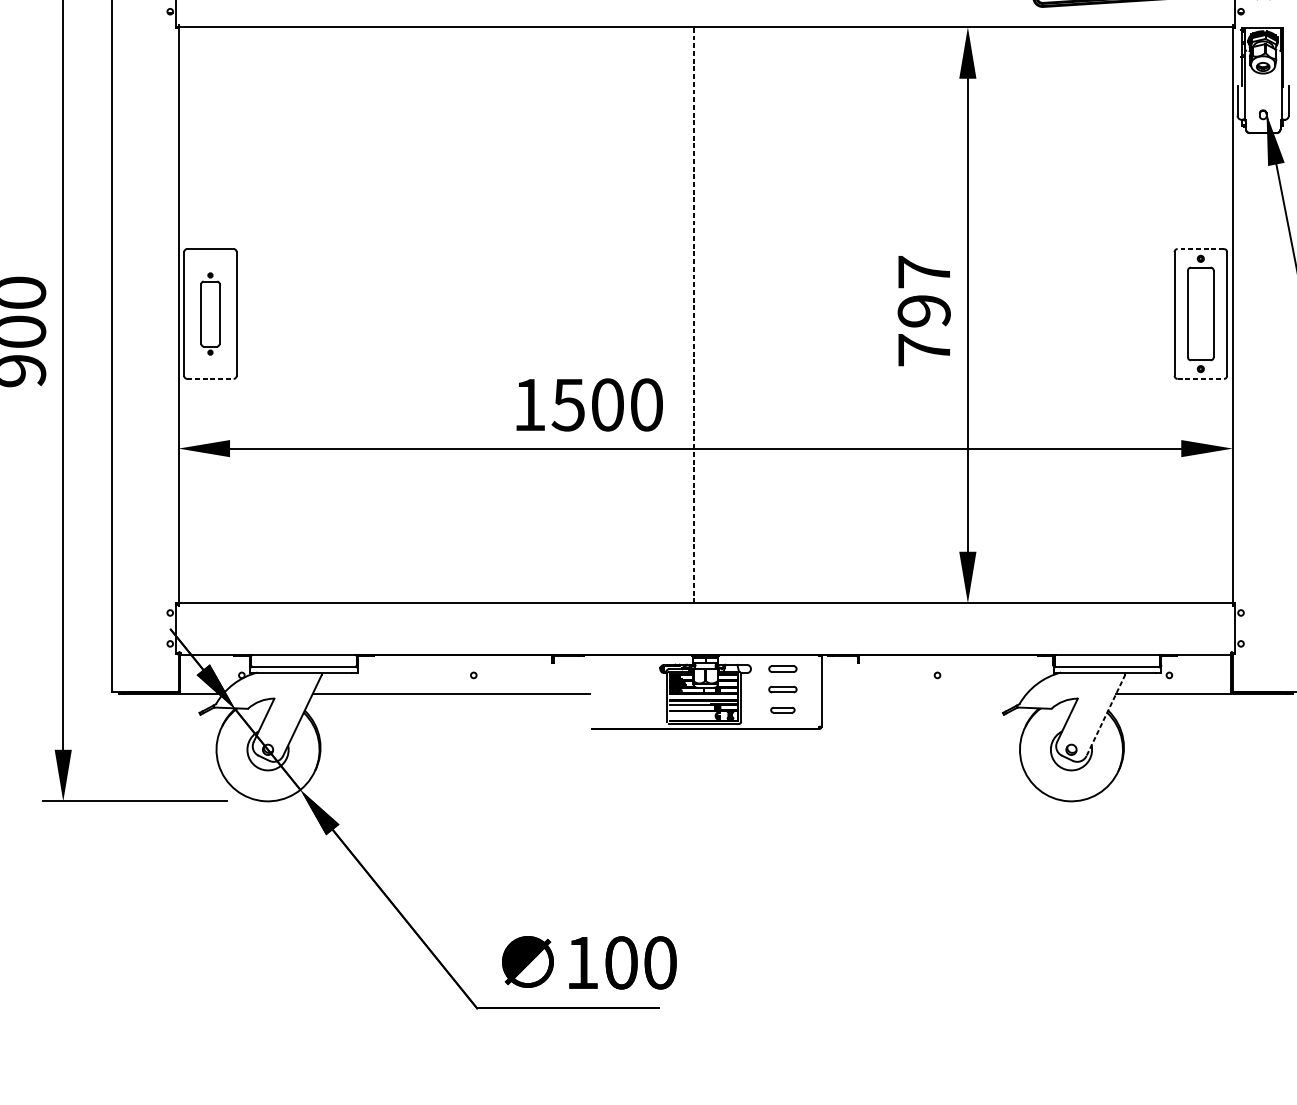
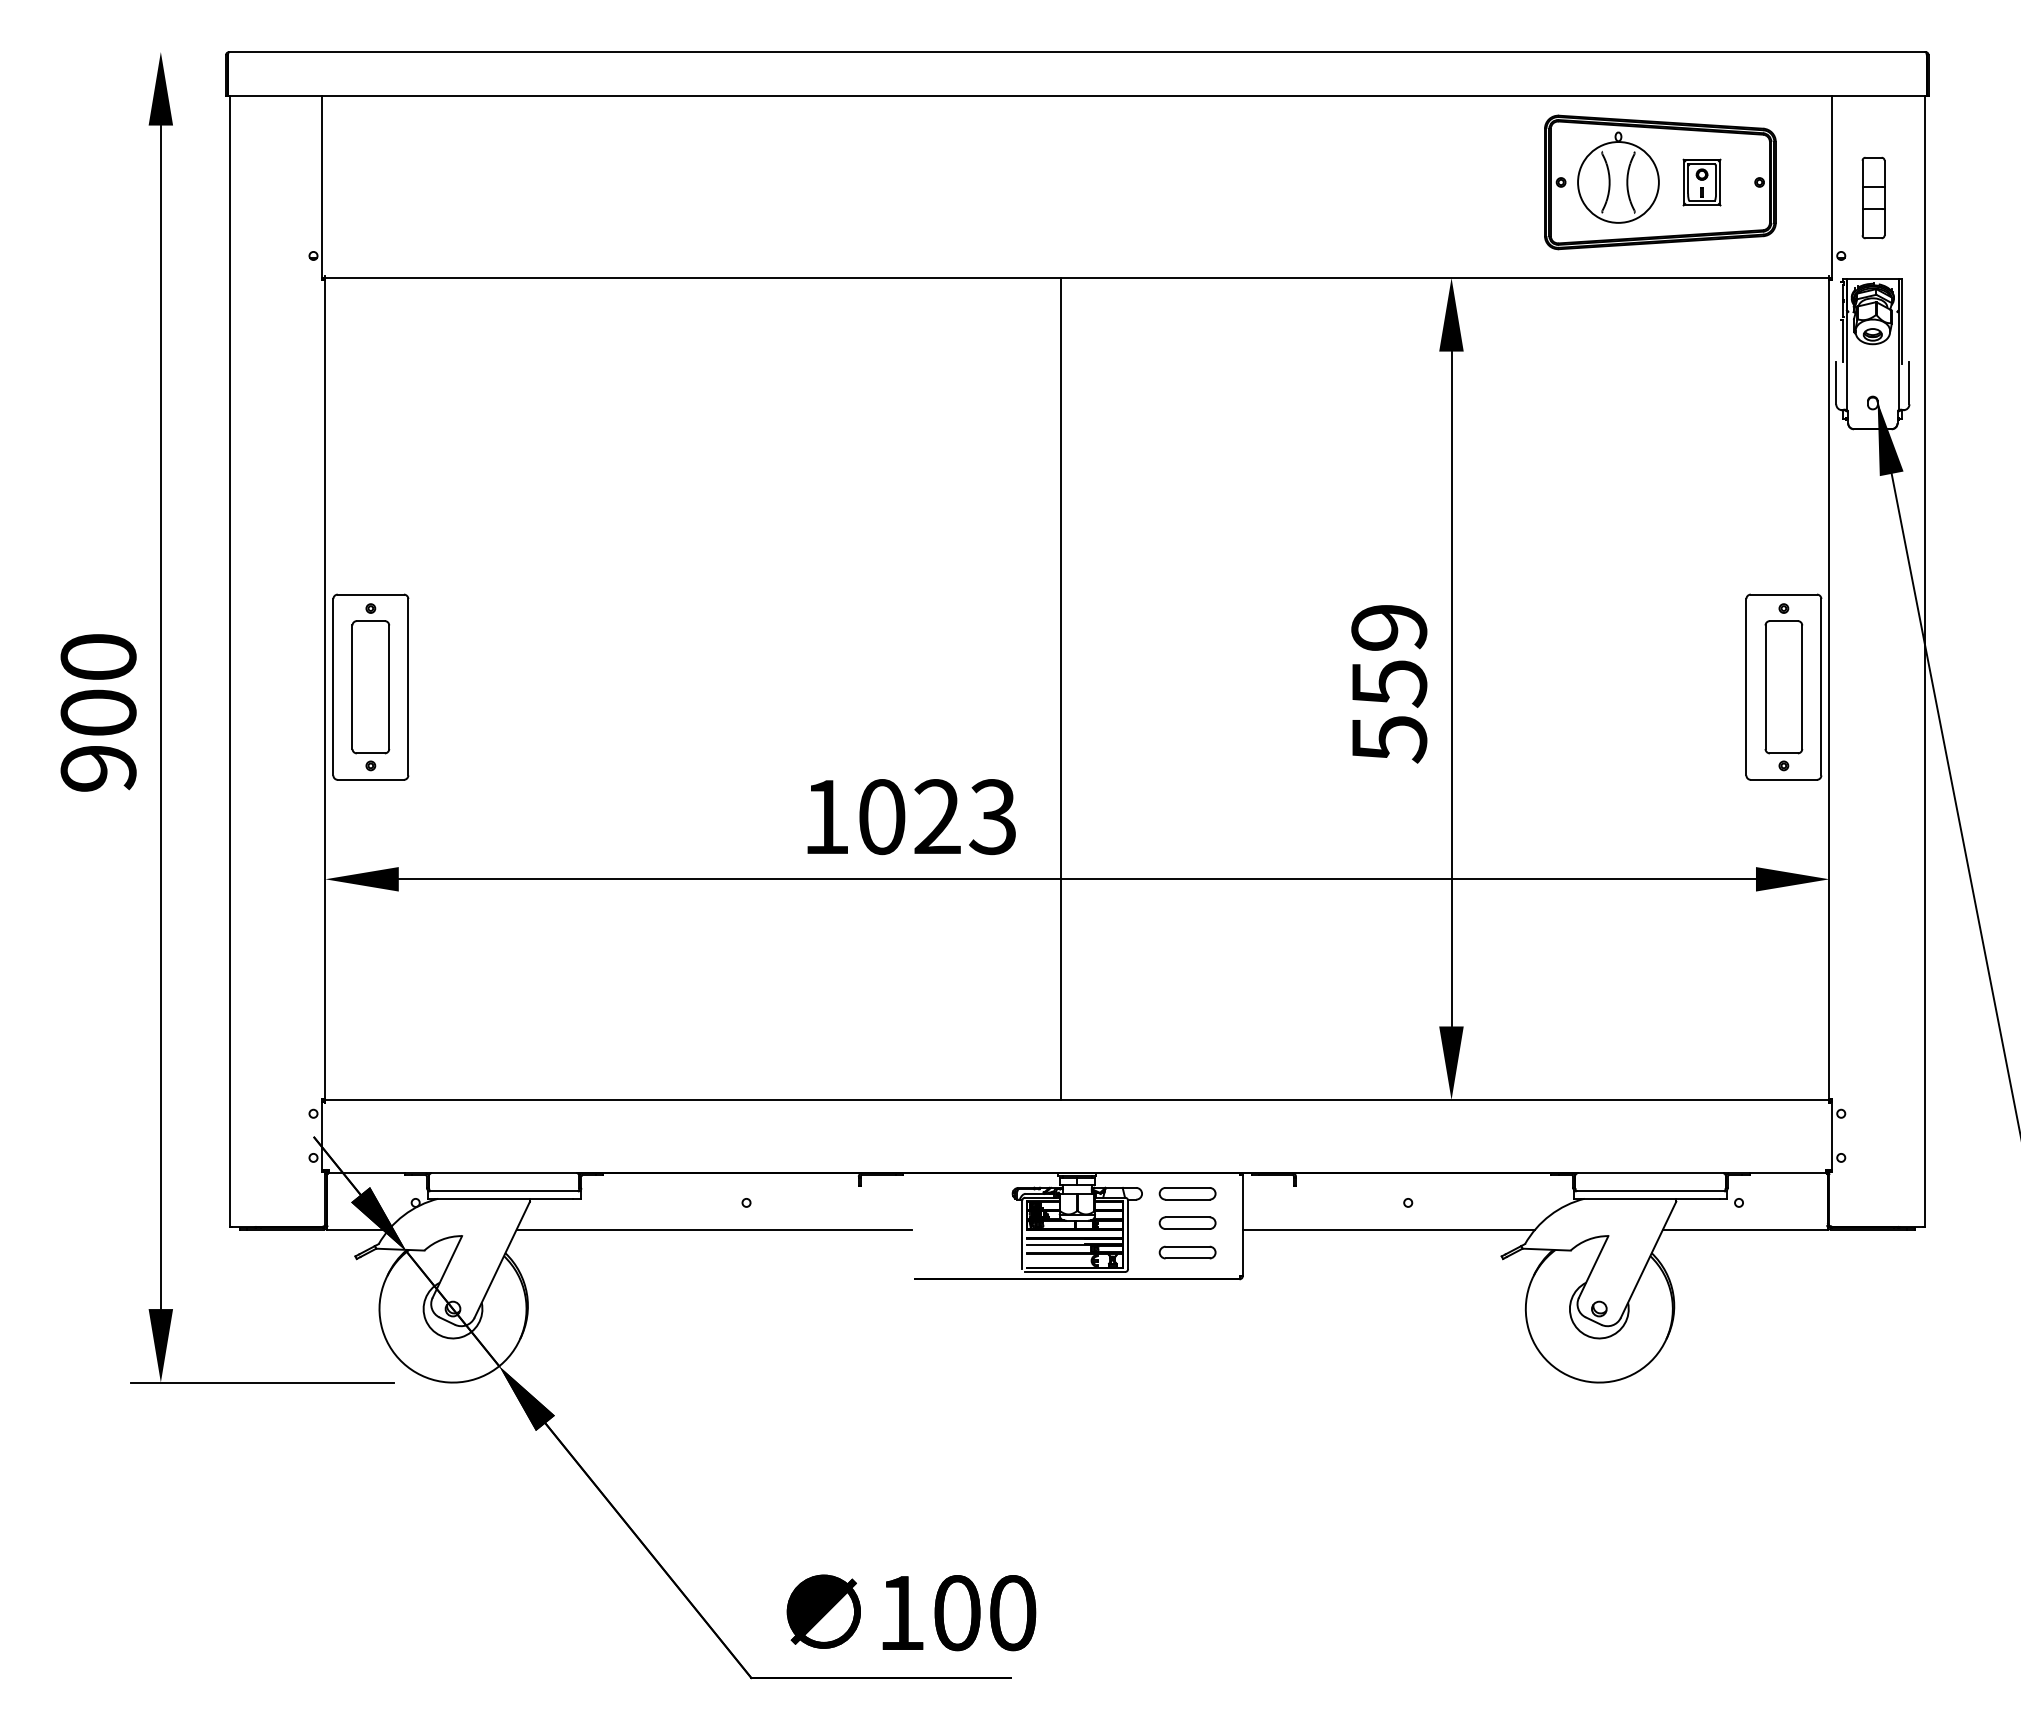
line: (1200, 248) -> (1783, 594), dashed -> solid
text: (924, 311) -> (1389, 683), 797 -> 559
part: (210, 314) -> (370, 687), size x1.43
line: (694, 315) -> (1061, 689), dashed -> solid
line: (210, 378) -> (371, 779), dashed -> solid
line: (1201, 378) -> (1784, 779), dashed -> solid
text: (606, 405) -> (936, 817), 1500 -> 1023
part: (782, 668) -> (1187, 1193), size x1.43
part: (782, 689) -> (1187, 1222), size x1.43
line: (923, 694) -> (1388, 1229), added
part: (782, 710) -> (1187, 1252), size x1.67
line: (1105, 715) -> (1648, 1260), dashed -> solid

